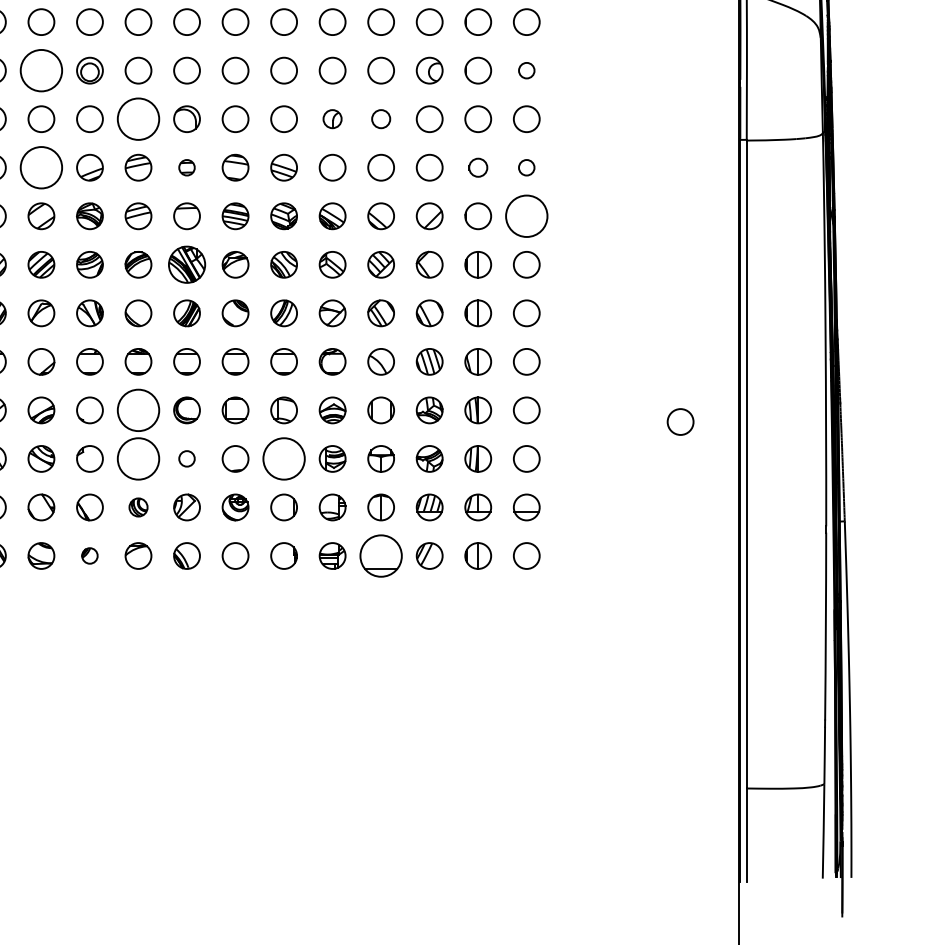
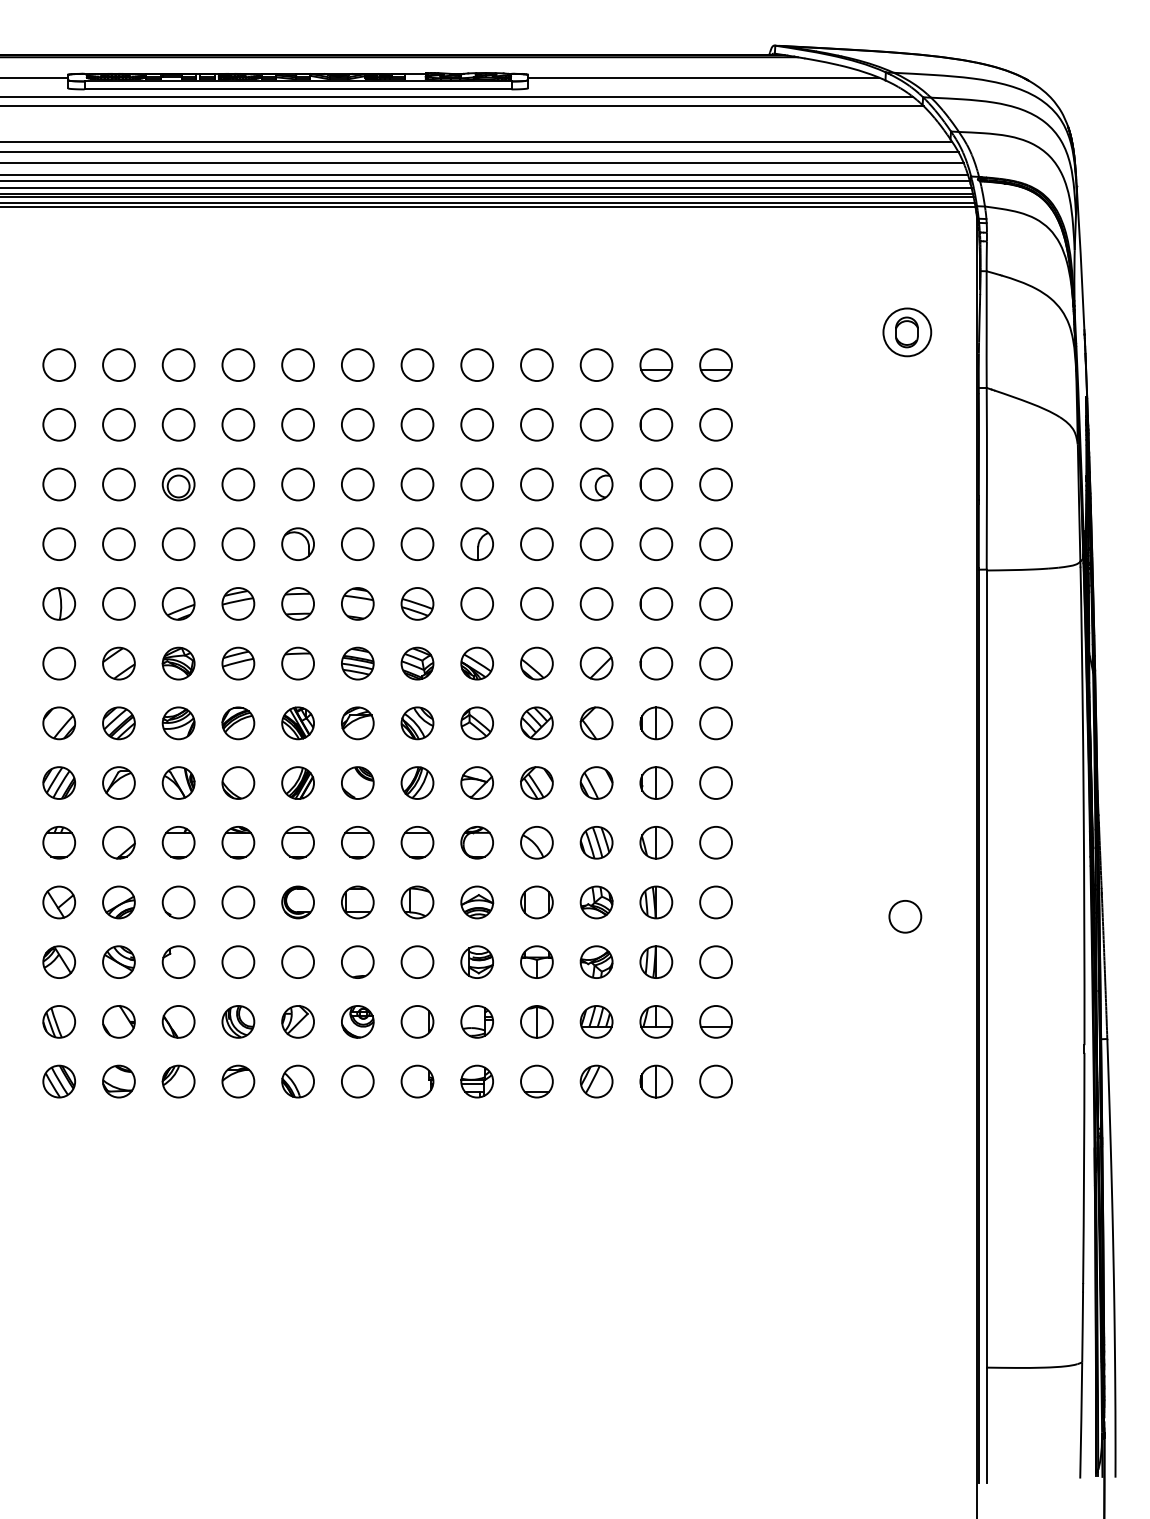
circle: (41, 70) -> (118, 484), size x0.62
circle: (526, 70) -> (715, 484), size x1.67
part: (332, 118) -> (476, 543), size x1.43
circle: (380, 118) -> (536, 543), size x1.43
circle: (138, 119) -> (238, 544), size x0.62
circle: (41, 167) -> (118, 603), size x0.62
part: (186, 167) -> (297, 603), size x1.67
part: (478, 167) -> (656, 603), size x1.43
circle: (526, 167) -> (715, 603), size x1.67
circle: (526, 216) -> (715, 663), size x0.62
part: (186, 264) -> (297, 723), size x0.71
circle: (138, 410) -> (238, 902), size x0.62
circle: (186, 458) -> (297, 961), size x1.67
circle: (138, 459) -> (238, 962), size x0.62
circle: (284, 459) -> (417, 962), size x0.62
part: (138, 507) -> (238, 1021), size x1.43
part: (89, 555) -> (178, 1081), size x1.67
part: (380, 555) -> (536, 1081), size x0.62

